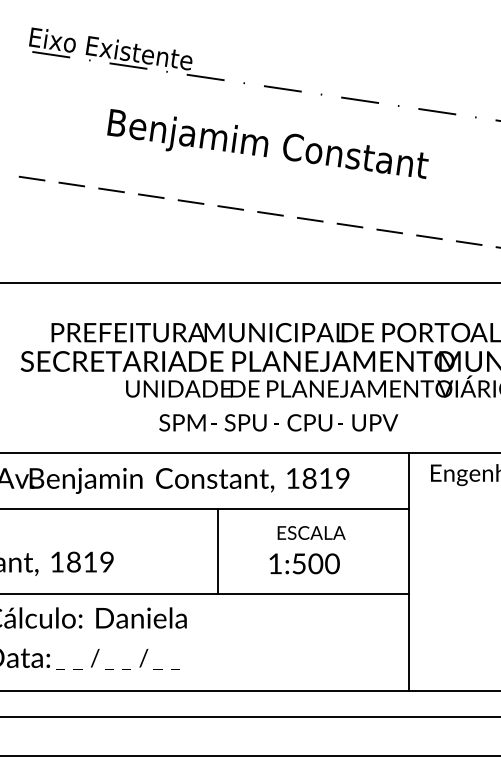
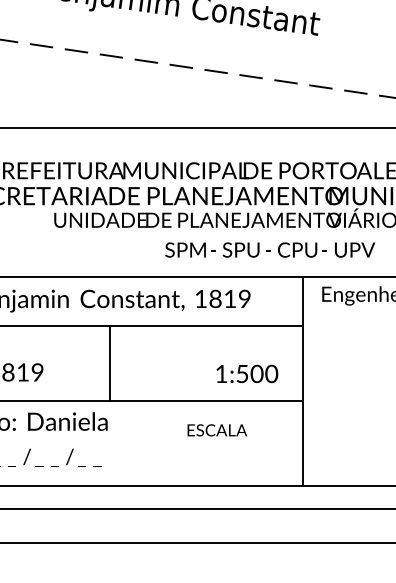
text: (278, 422) -> (269, 249), moved
text: (311, 532) -> (217, 429), moved
line: (217, 551) -> (110, 363), moved
text: (304, 563) -> (247, 373), moved

